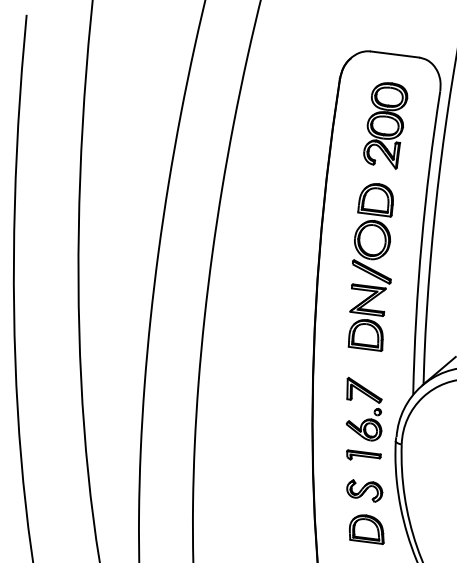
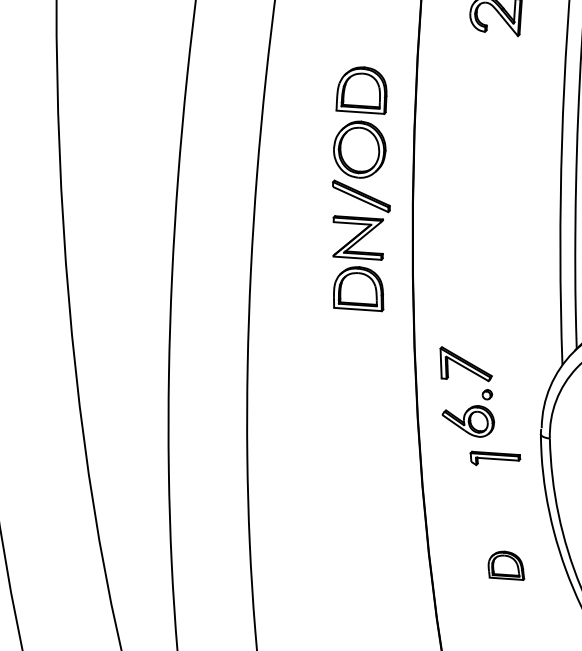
part: (370, 267) -> (359, 189), moved
part: (373, 411) -> (480, 394), moved
part: (364, 490) -> (499, 509), removed
part: (366, 529) -> (505, 565), size x0.7

